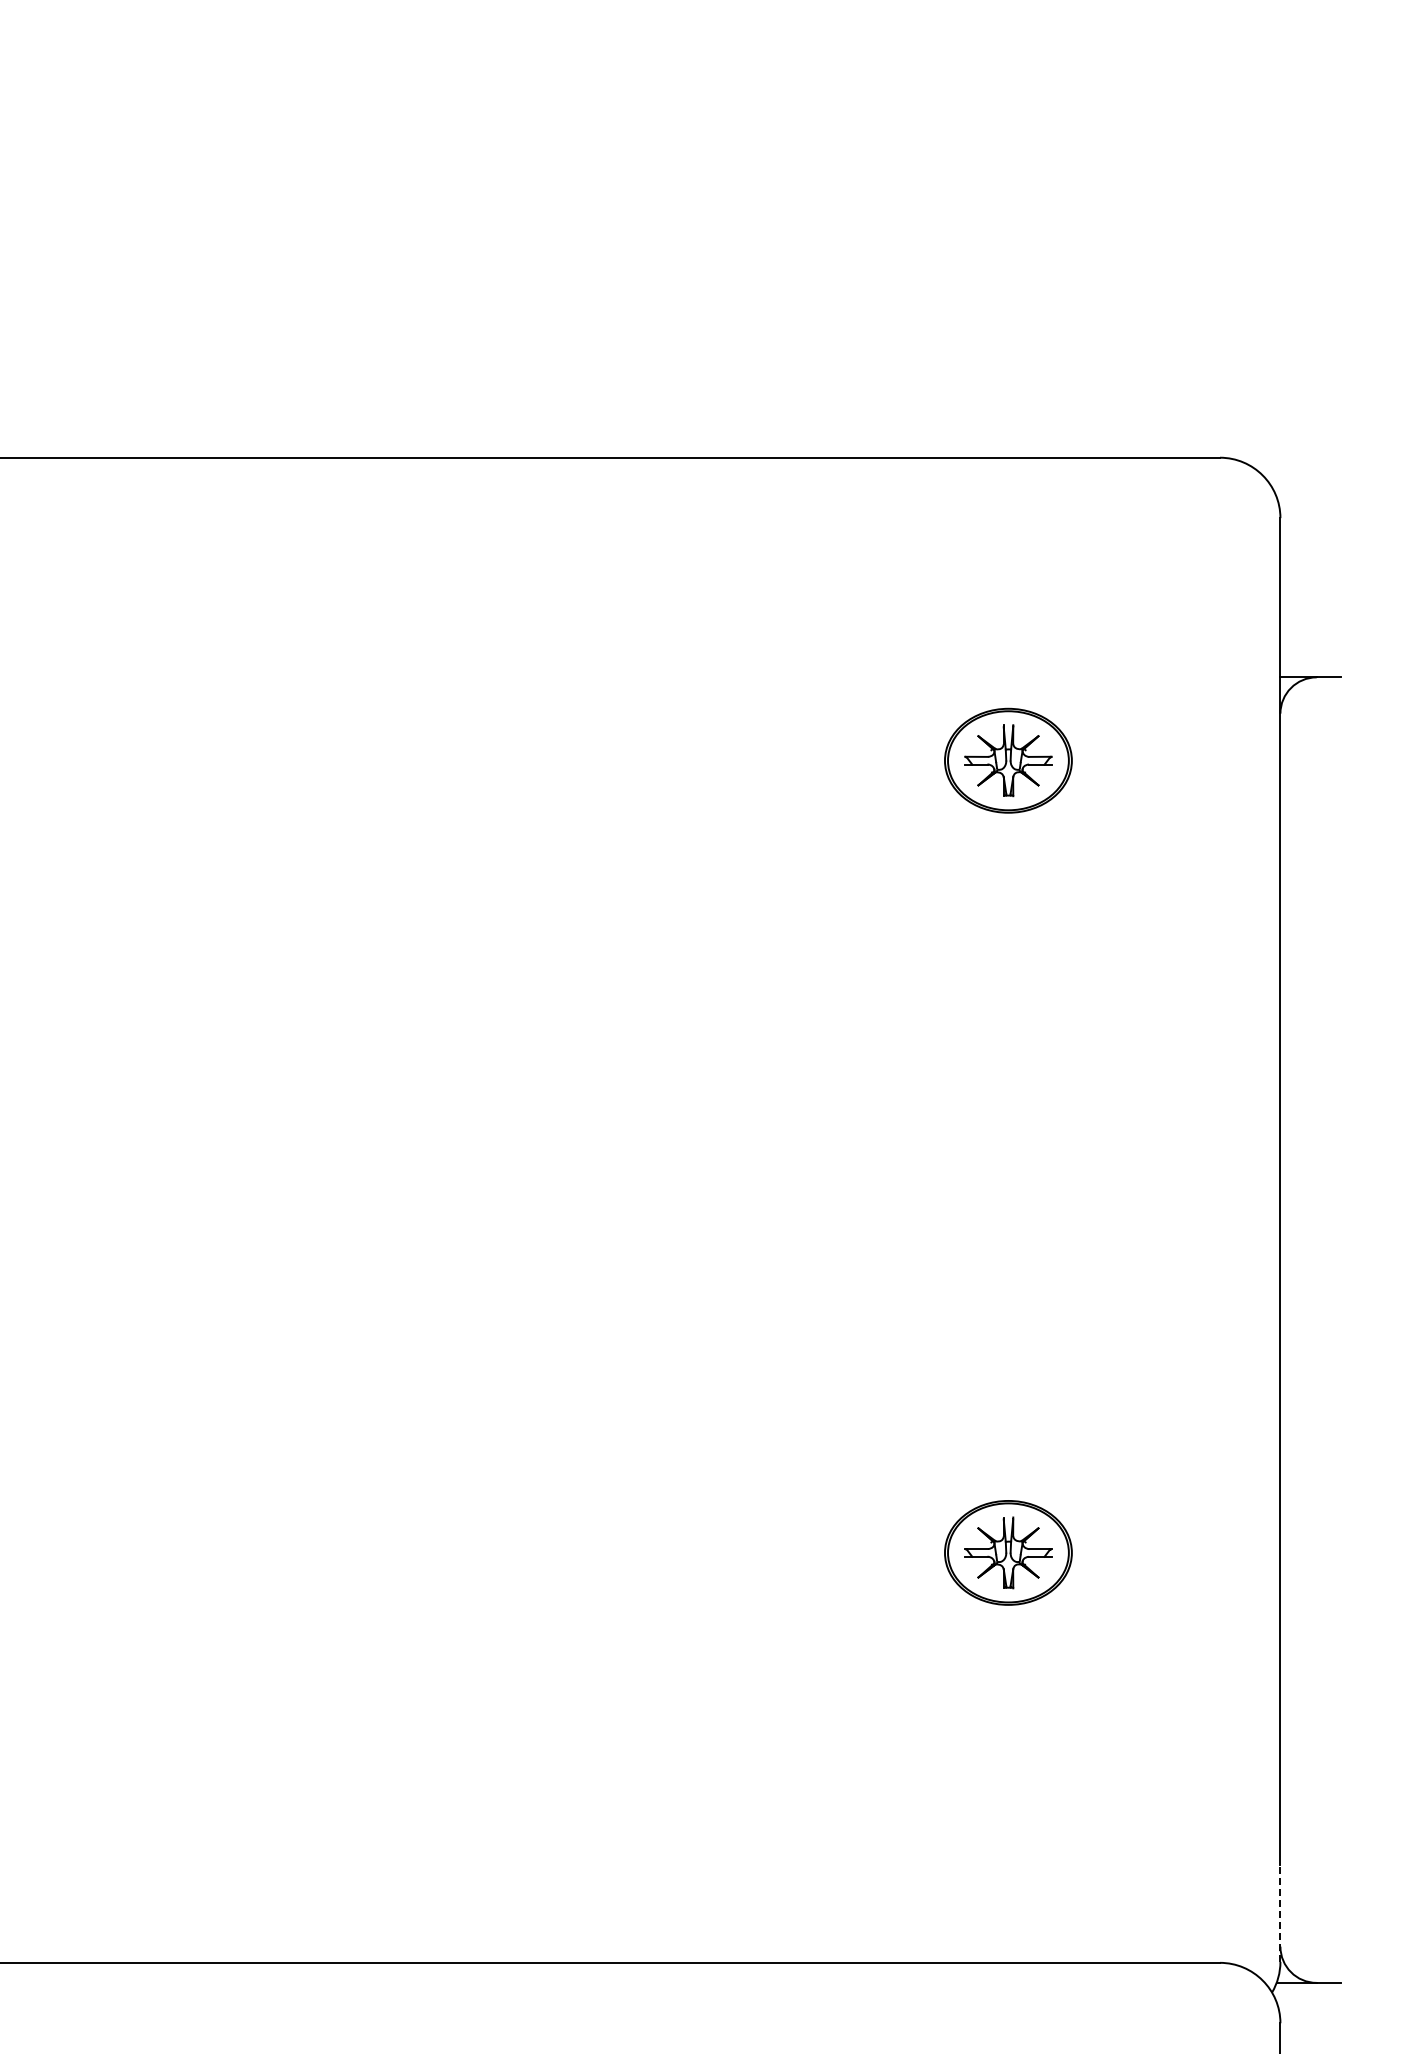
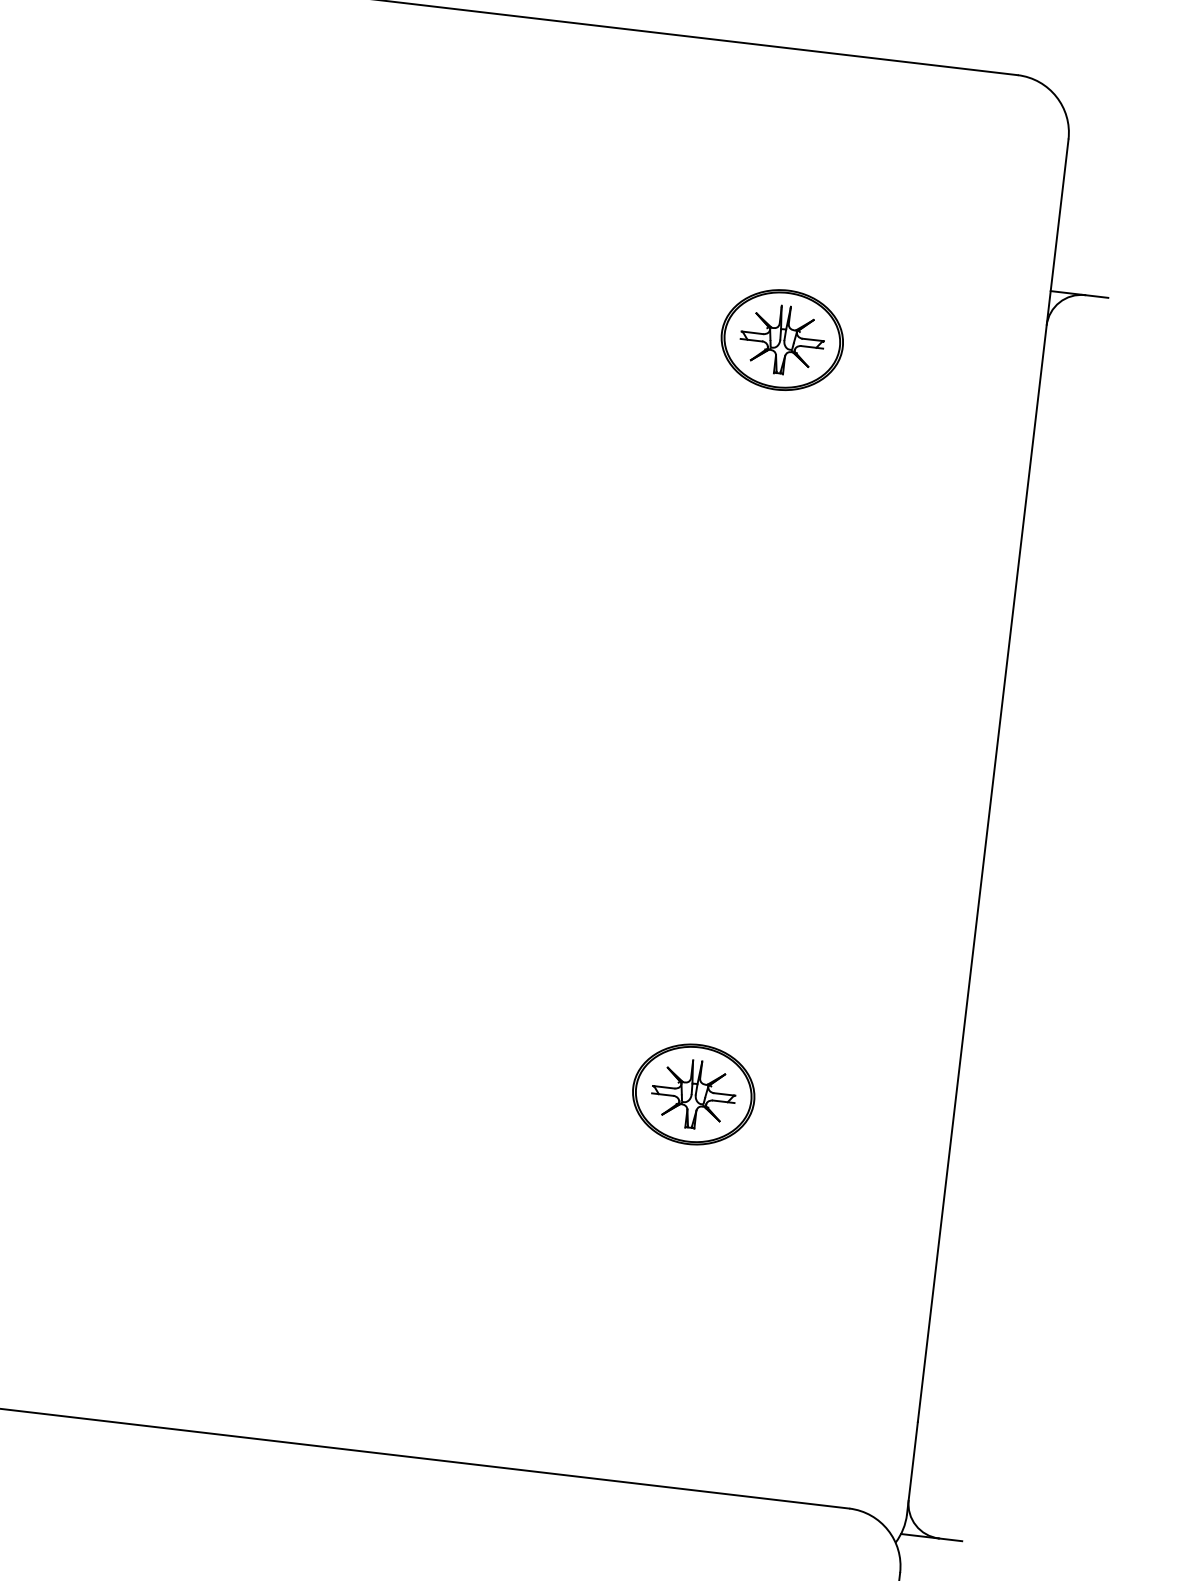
line: (1280, 1913) -> (912, 1468), dashed -> solid

